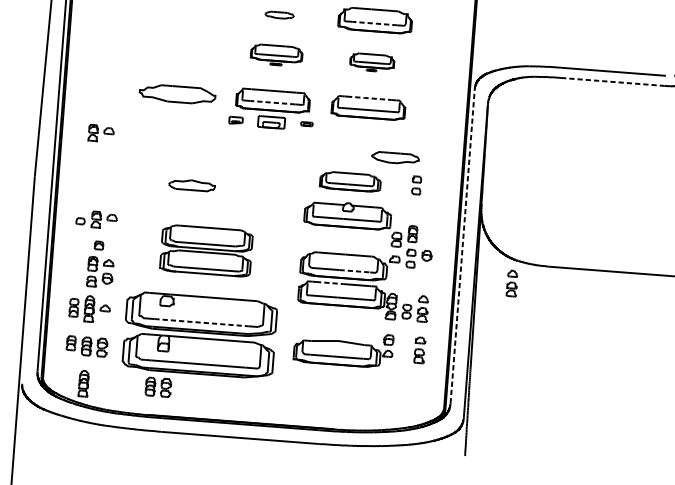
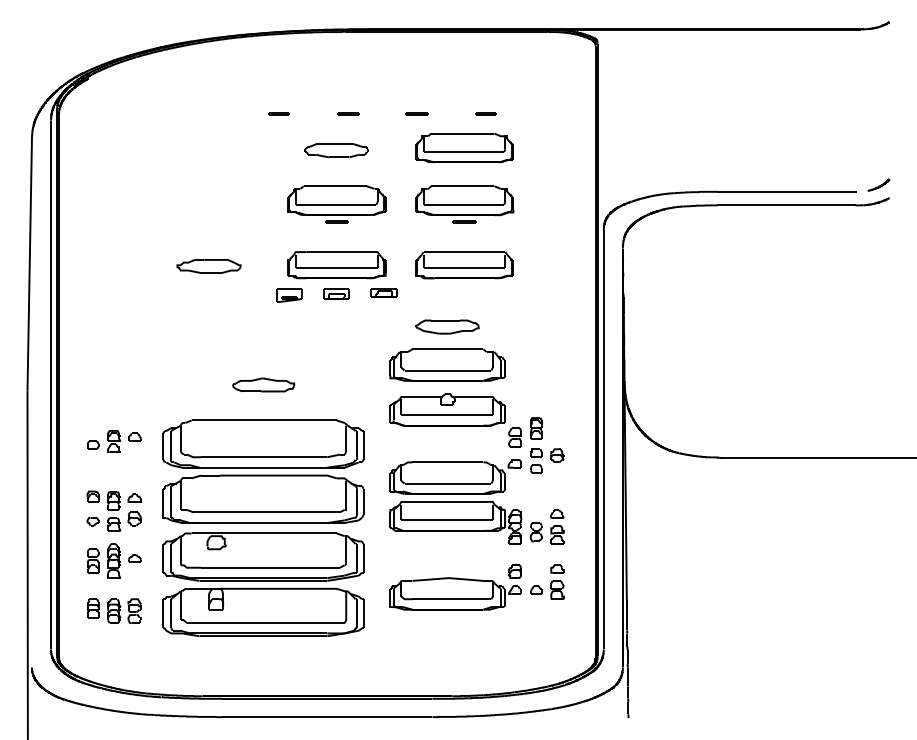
part: (279, 15) -> (336, 150), size x1.67
line: (375, 23) -> (464, 152), dashed -> solid
part: (276, 55) -> (336, 204), size x1.43
part: (372, 62) -> (464, 204), size x1.67
line: (613, 82) -> (787, 205), dashed -> solid
part: (177, 94) -> (208, 266), size x0.62
line: (369, 98) -> (464, 252), dashed -> solid
line: (272, 102) -> (336, 267), dashed -> solid
part: (236, 120) -> (289, 295), size x1.43
part: (271, 121) -> (336, 293), size x0.71
part: (306, 123) -> (383, 292), size x1.67
part: (101, 133) -> (111, 326), removed
part: (395, 157) -> (447, 326), moved
part: (350, 181) -> (447, 364), size x1.43
part: (192, 184) -> (263, 384), moved
part: (416, 184) -> (536, 362), removed
part: (98, 245) -> (92, 496), moved
line: (462, 246) -> (603, 439), dashed -> solid
part: (206, 250) -> (263, 471), size x1.67
line: (354, 271) -> (462, 483), dashed -> solid
part: (75, 278) -> (92, 521), added
line: (330, 282) -> (431, 501), dashed -> solid
part: (512, 283) -> (673, 483), removed
line: (201, 322) -> (264, 567), dashed -> solid
part: (403, 354) -> (536, 589), added
part: (84, 383) -> (114, 660), removed
part: (158, 386) -> (213, 657), removed

